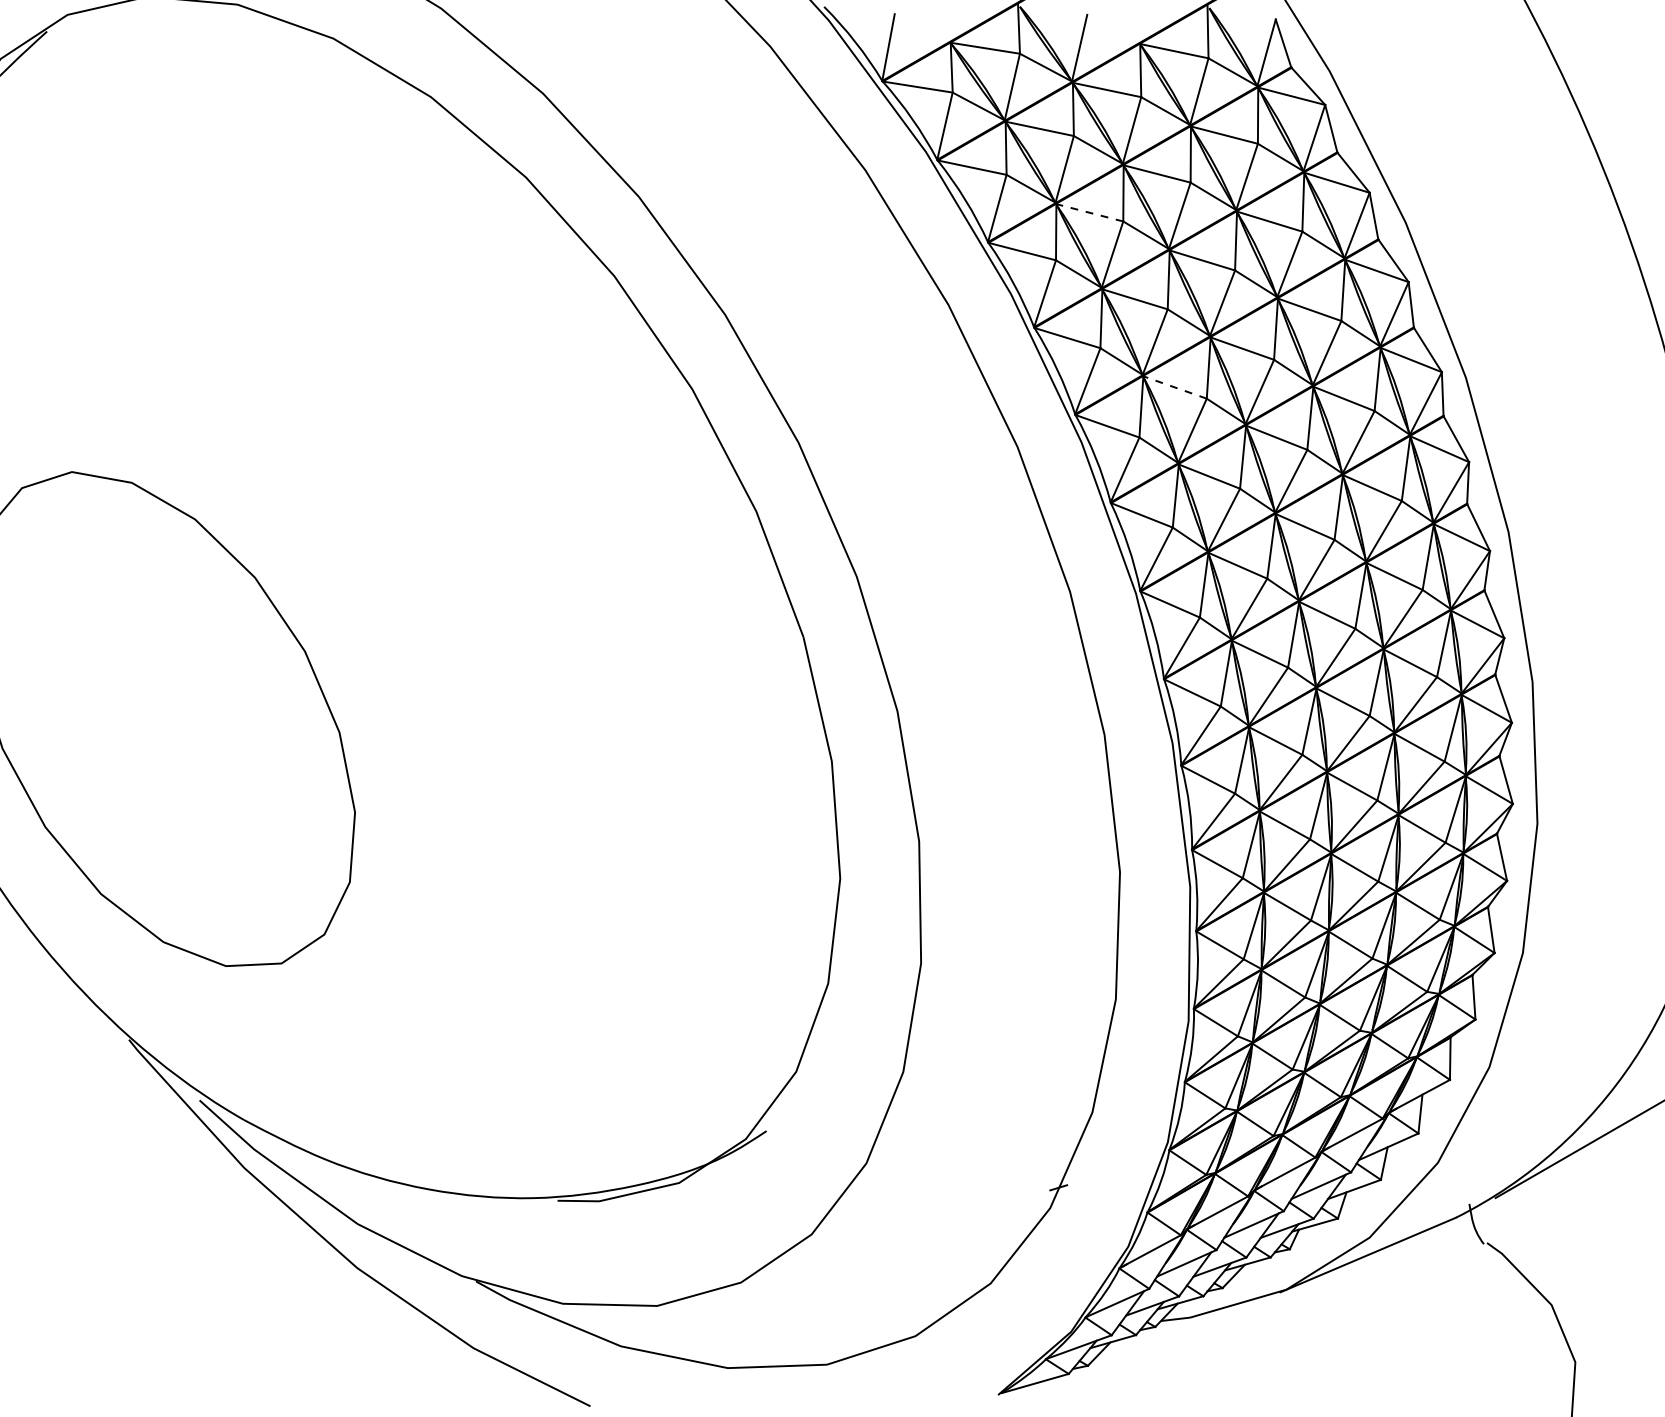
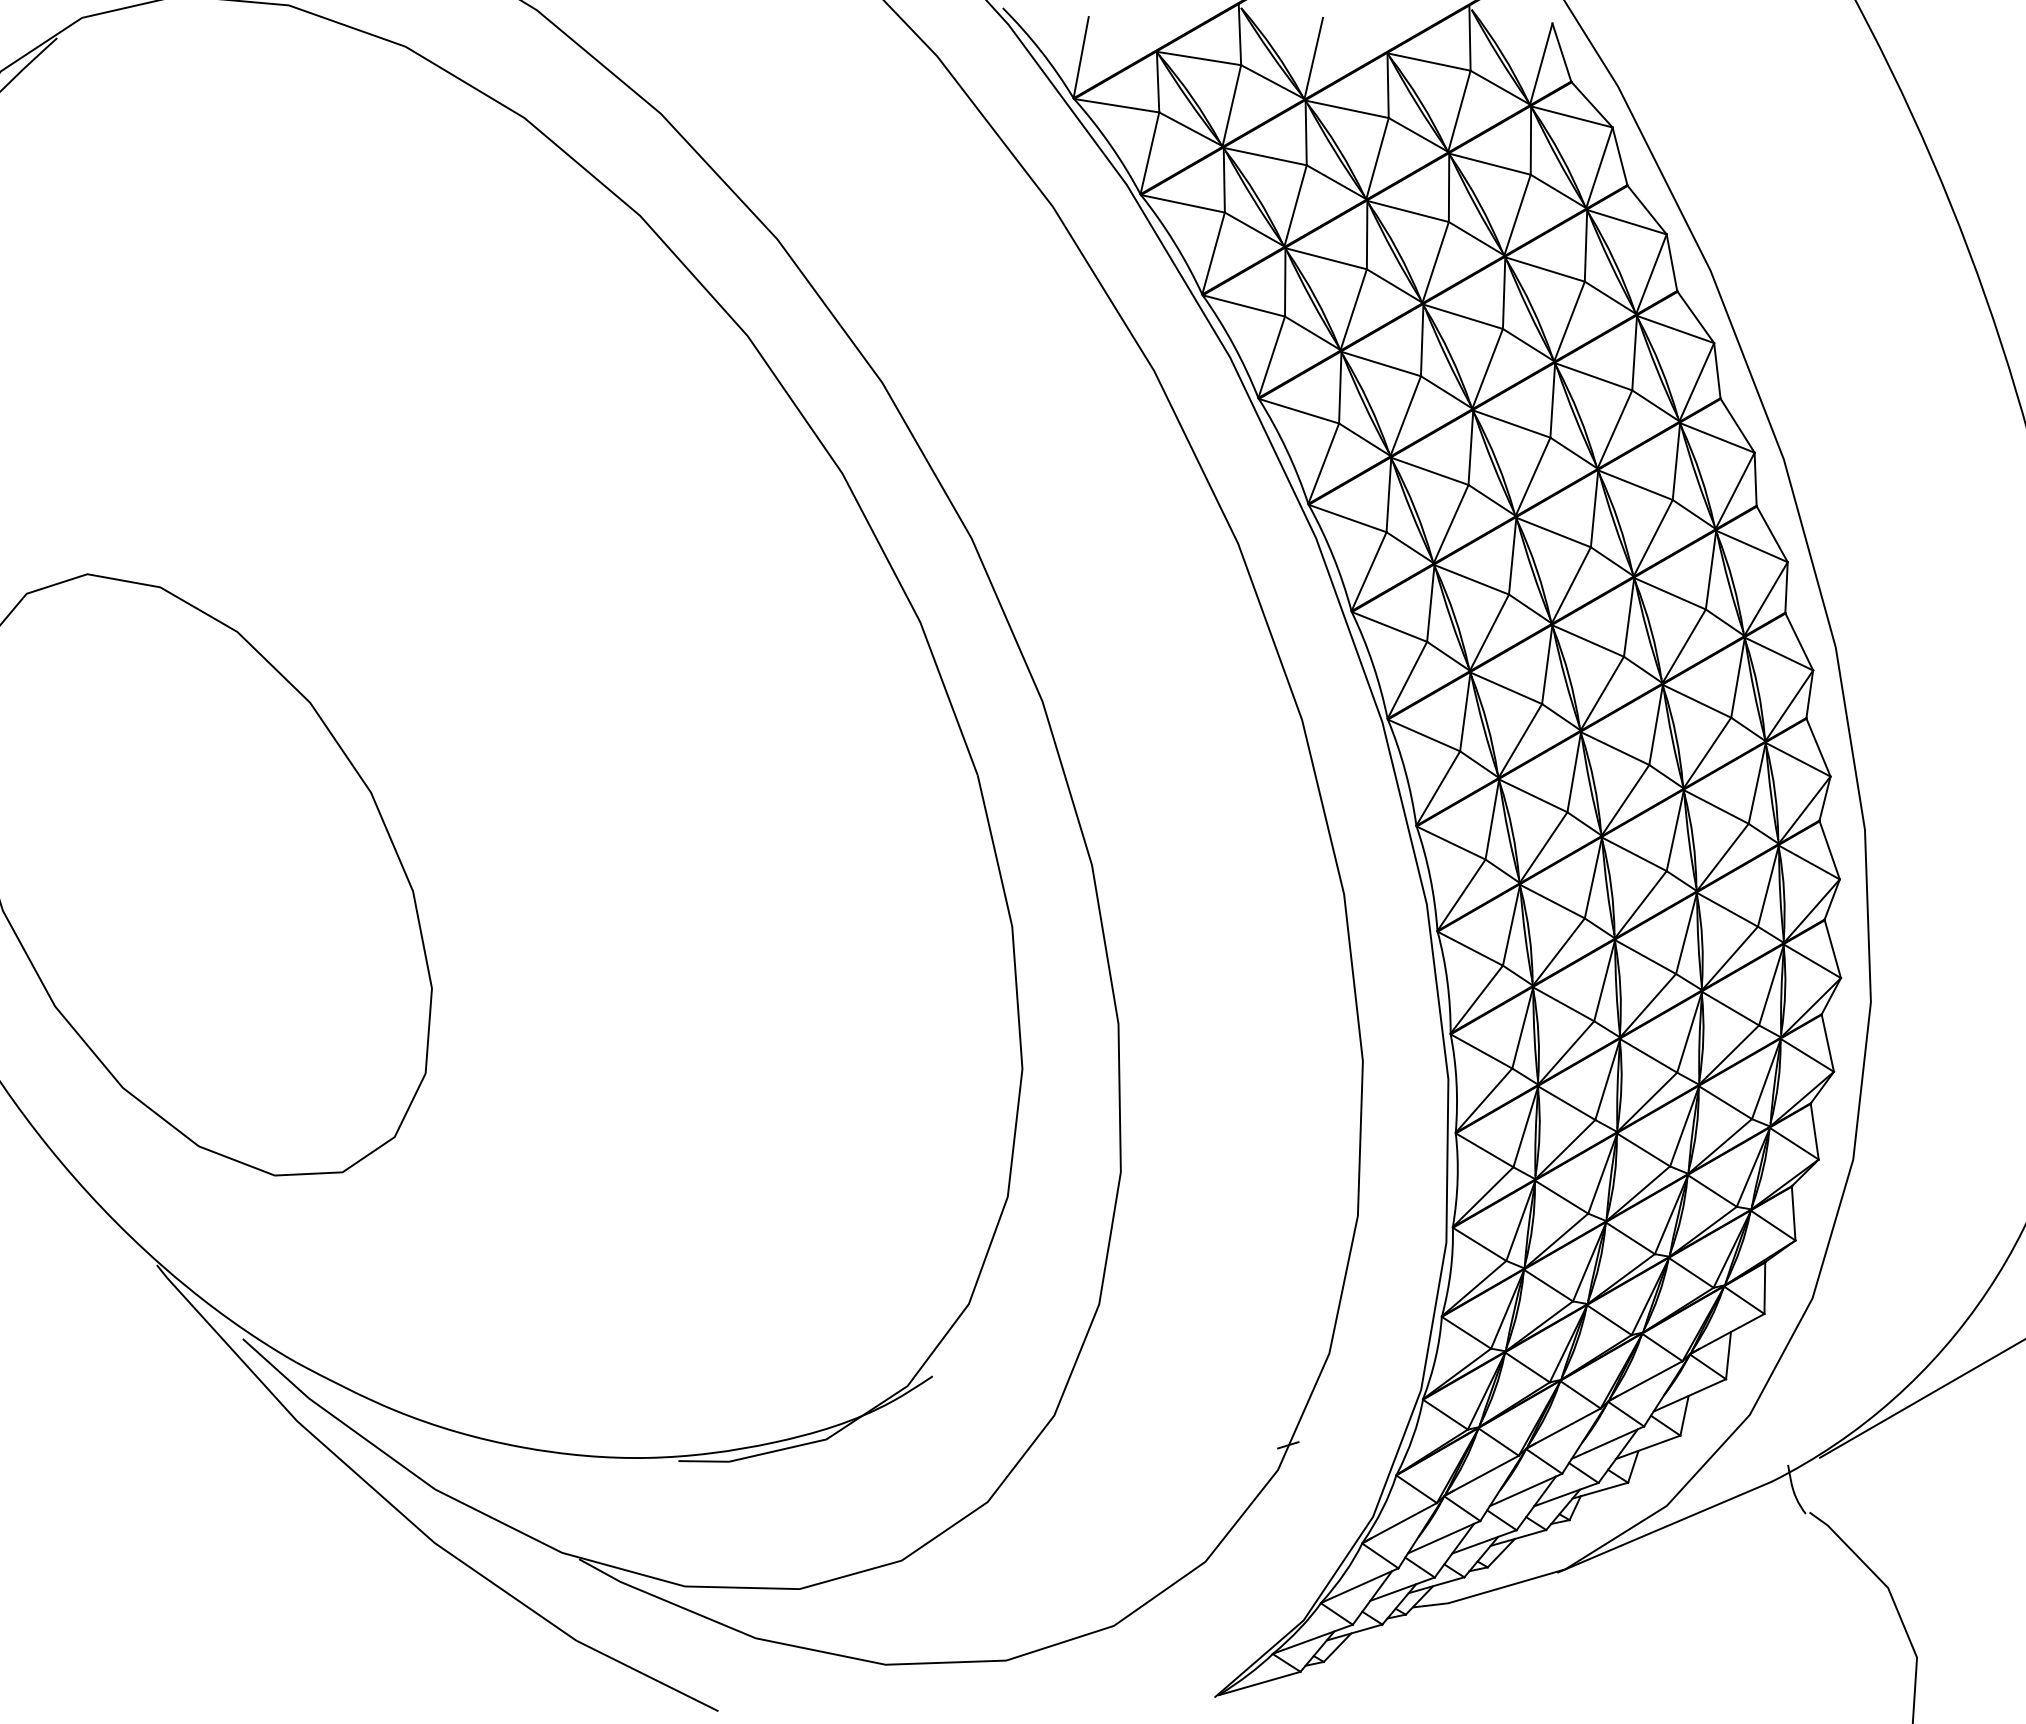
line: (1089, 212) -> (1325, 258), dashed -> solid
line: (1174, 387) -> (1429, 471), dashed -> solid

